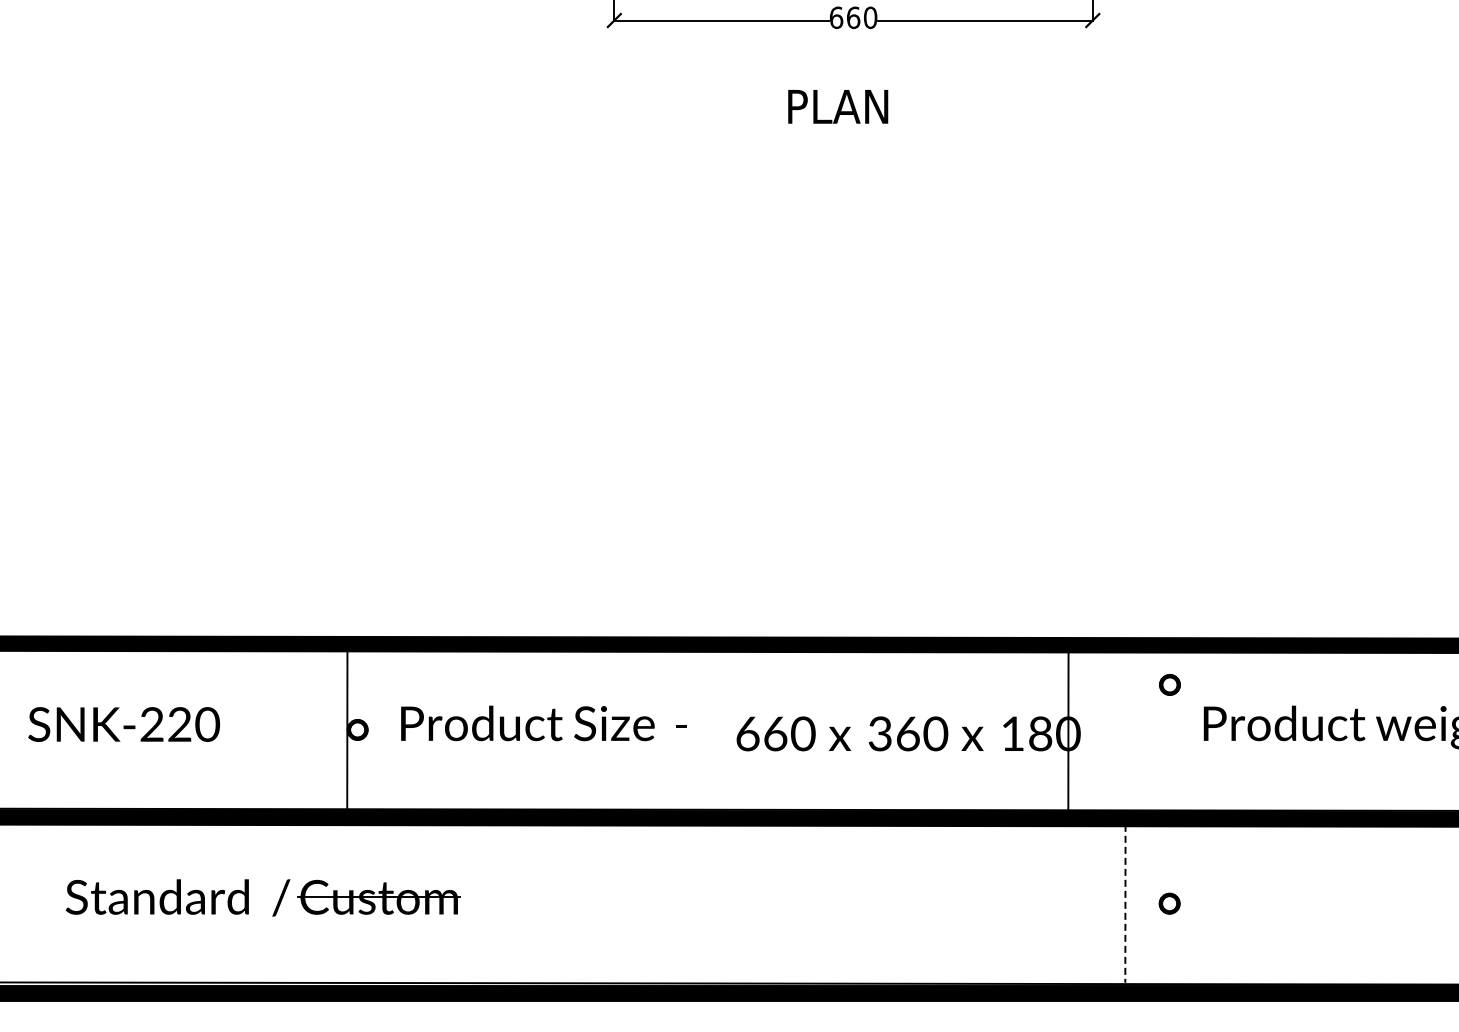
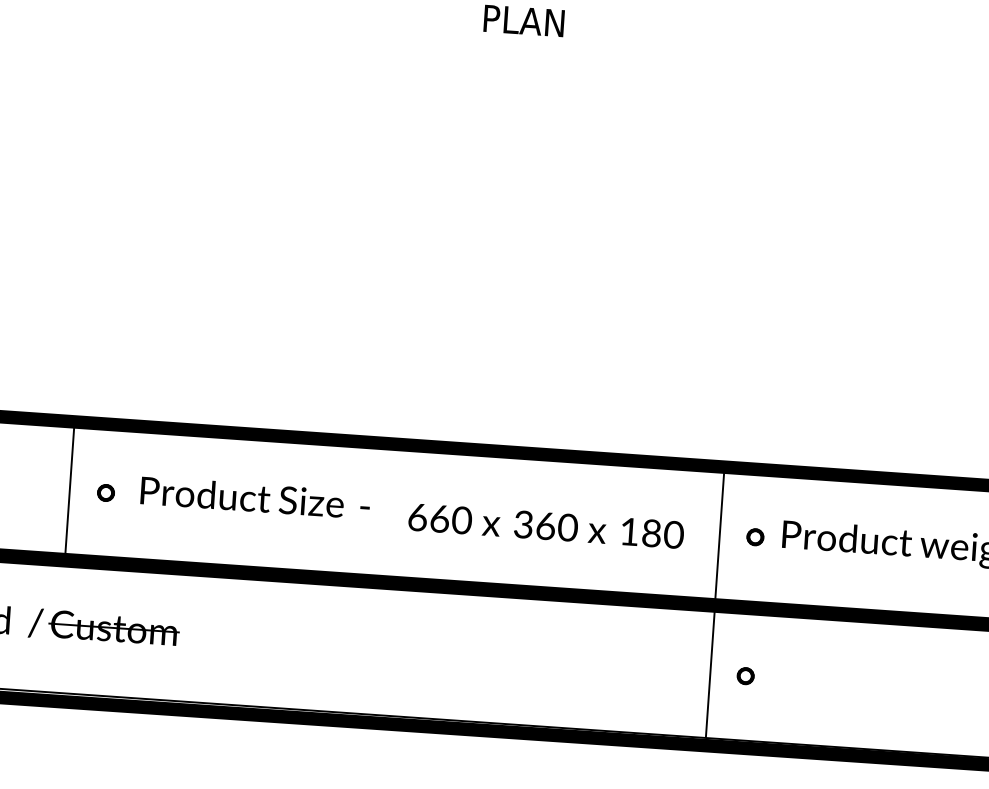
part: (1169, 684) -> (755, 536), moved
line: (347, 729) -> (69, 490), moved
line: (1068, 729) -> (719, 534), moved
line: (1125, 903) -> (710, 673), dashed -> solid

